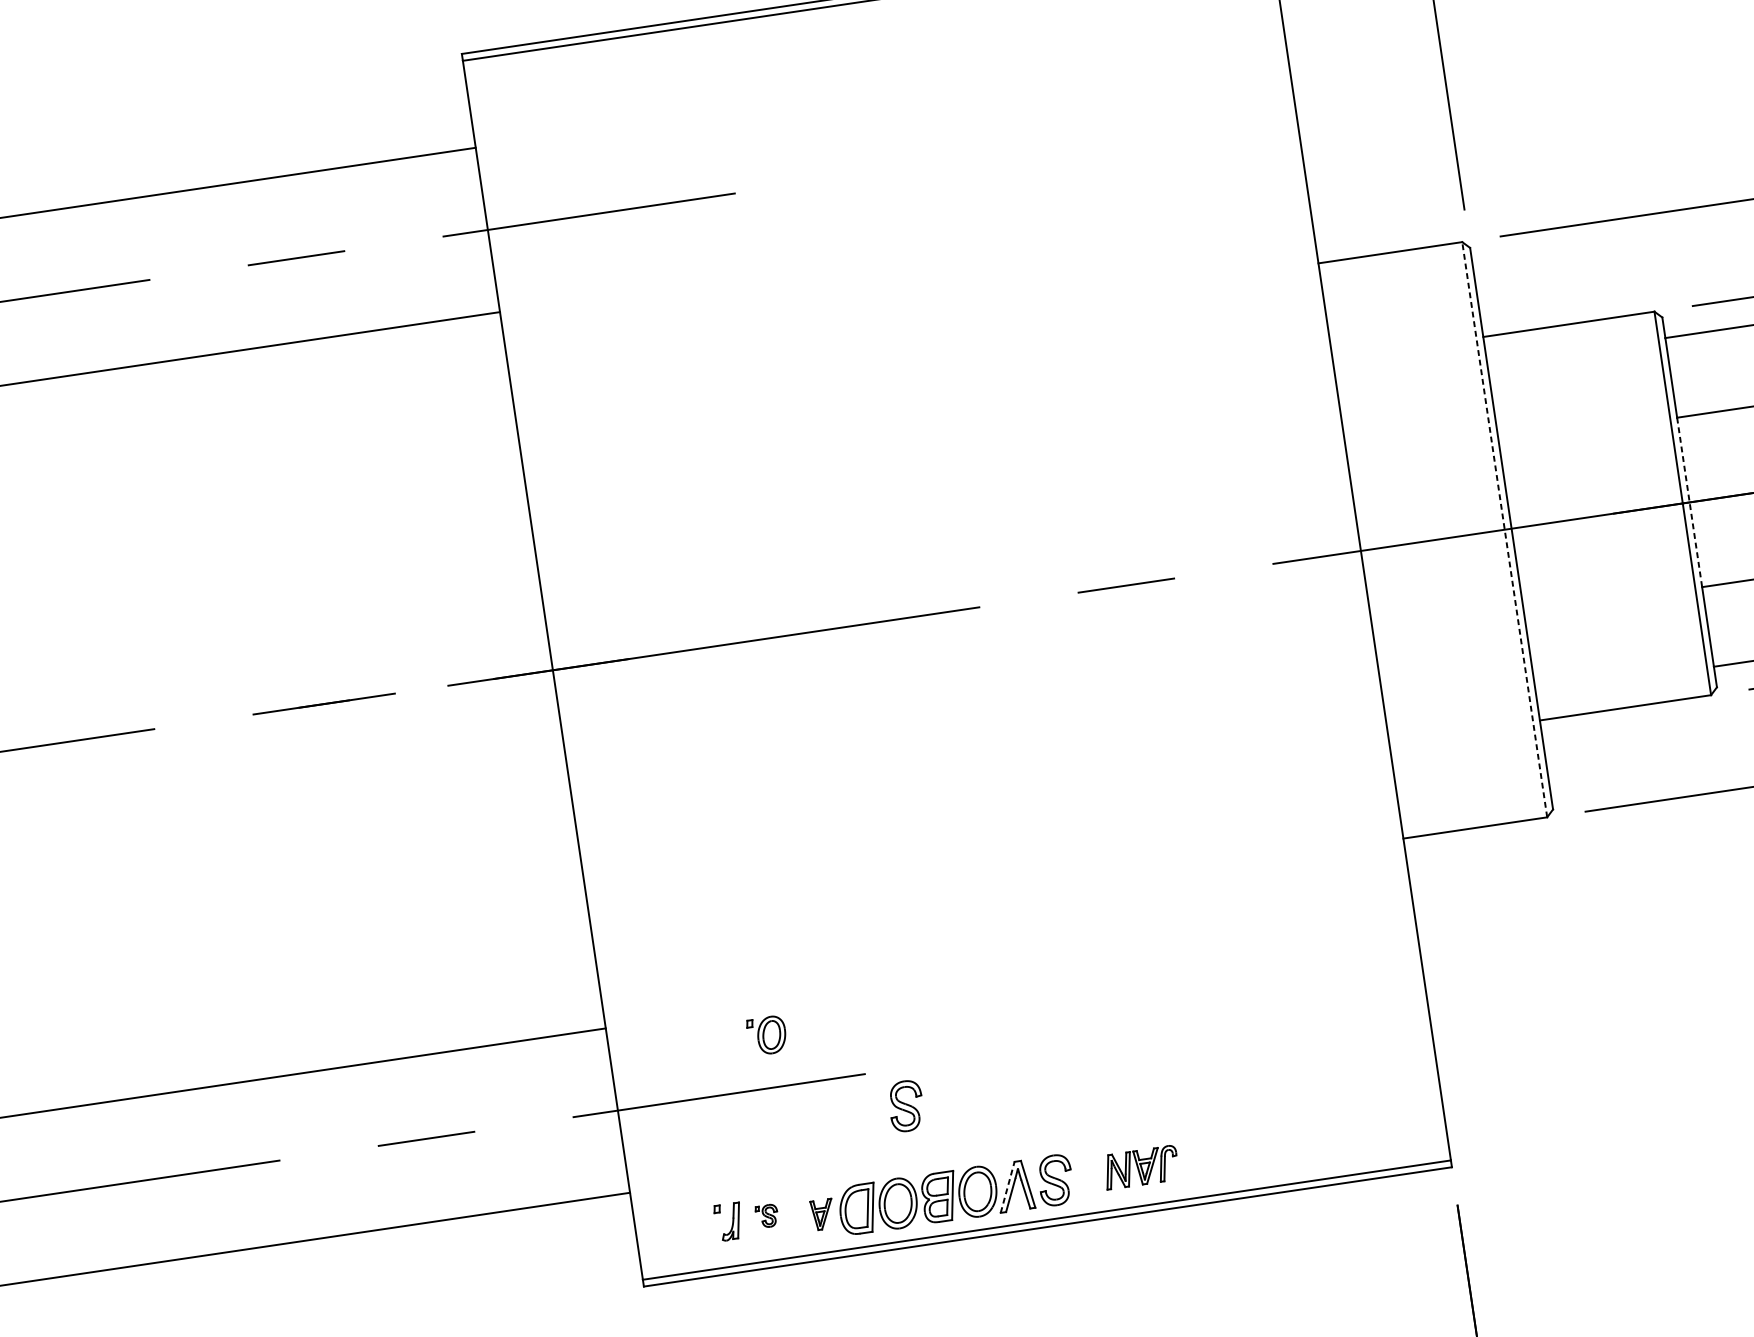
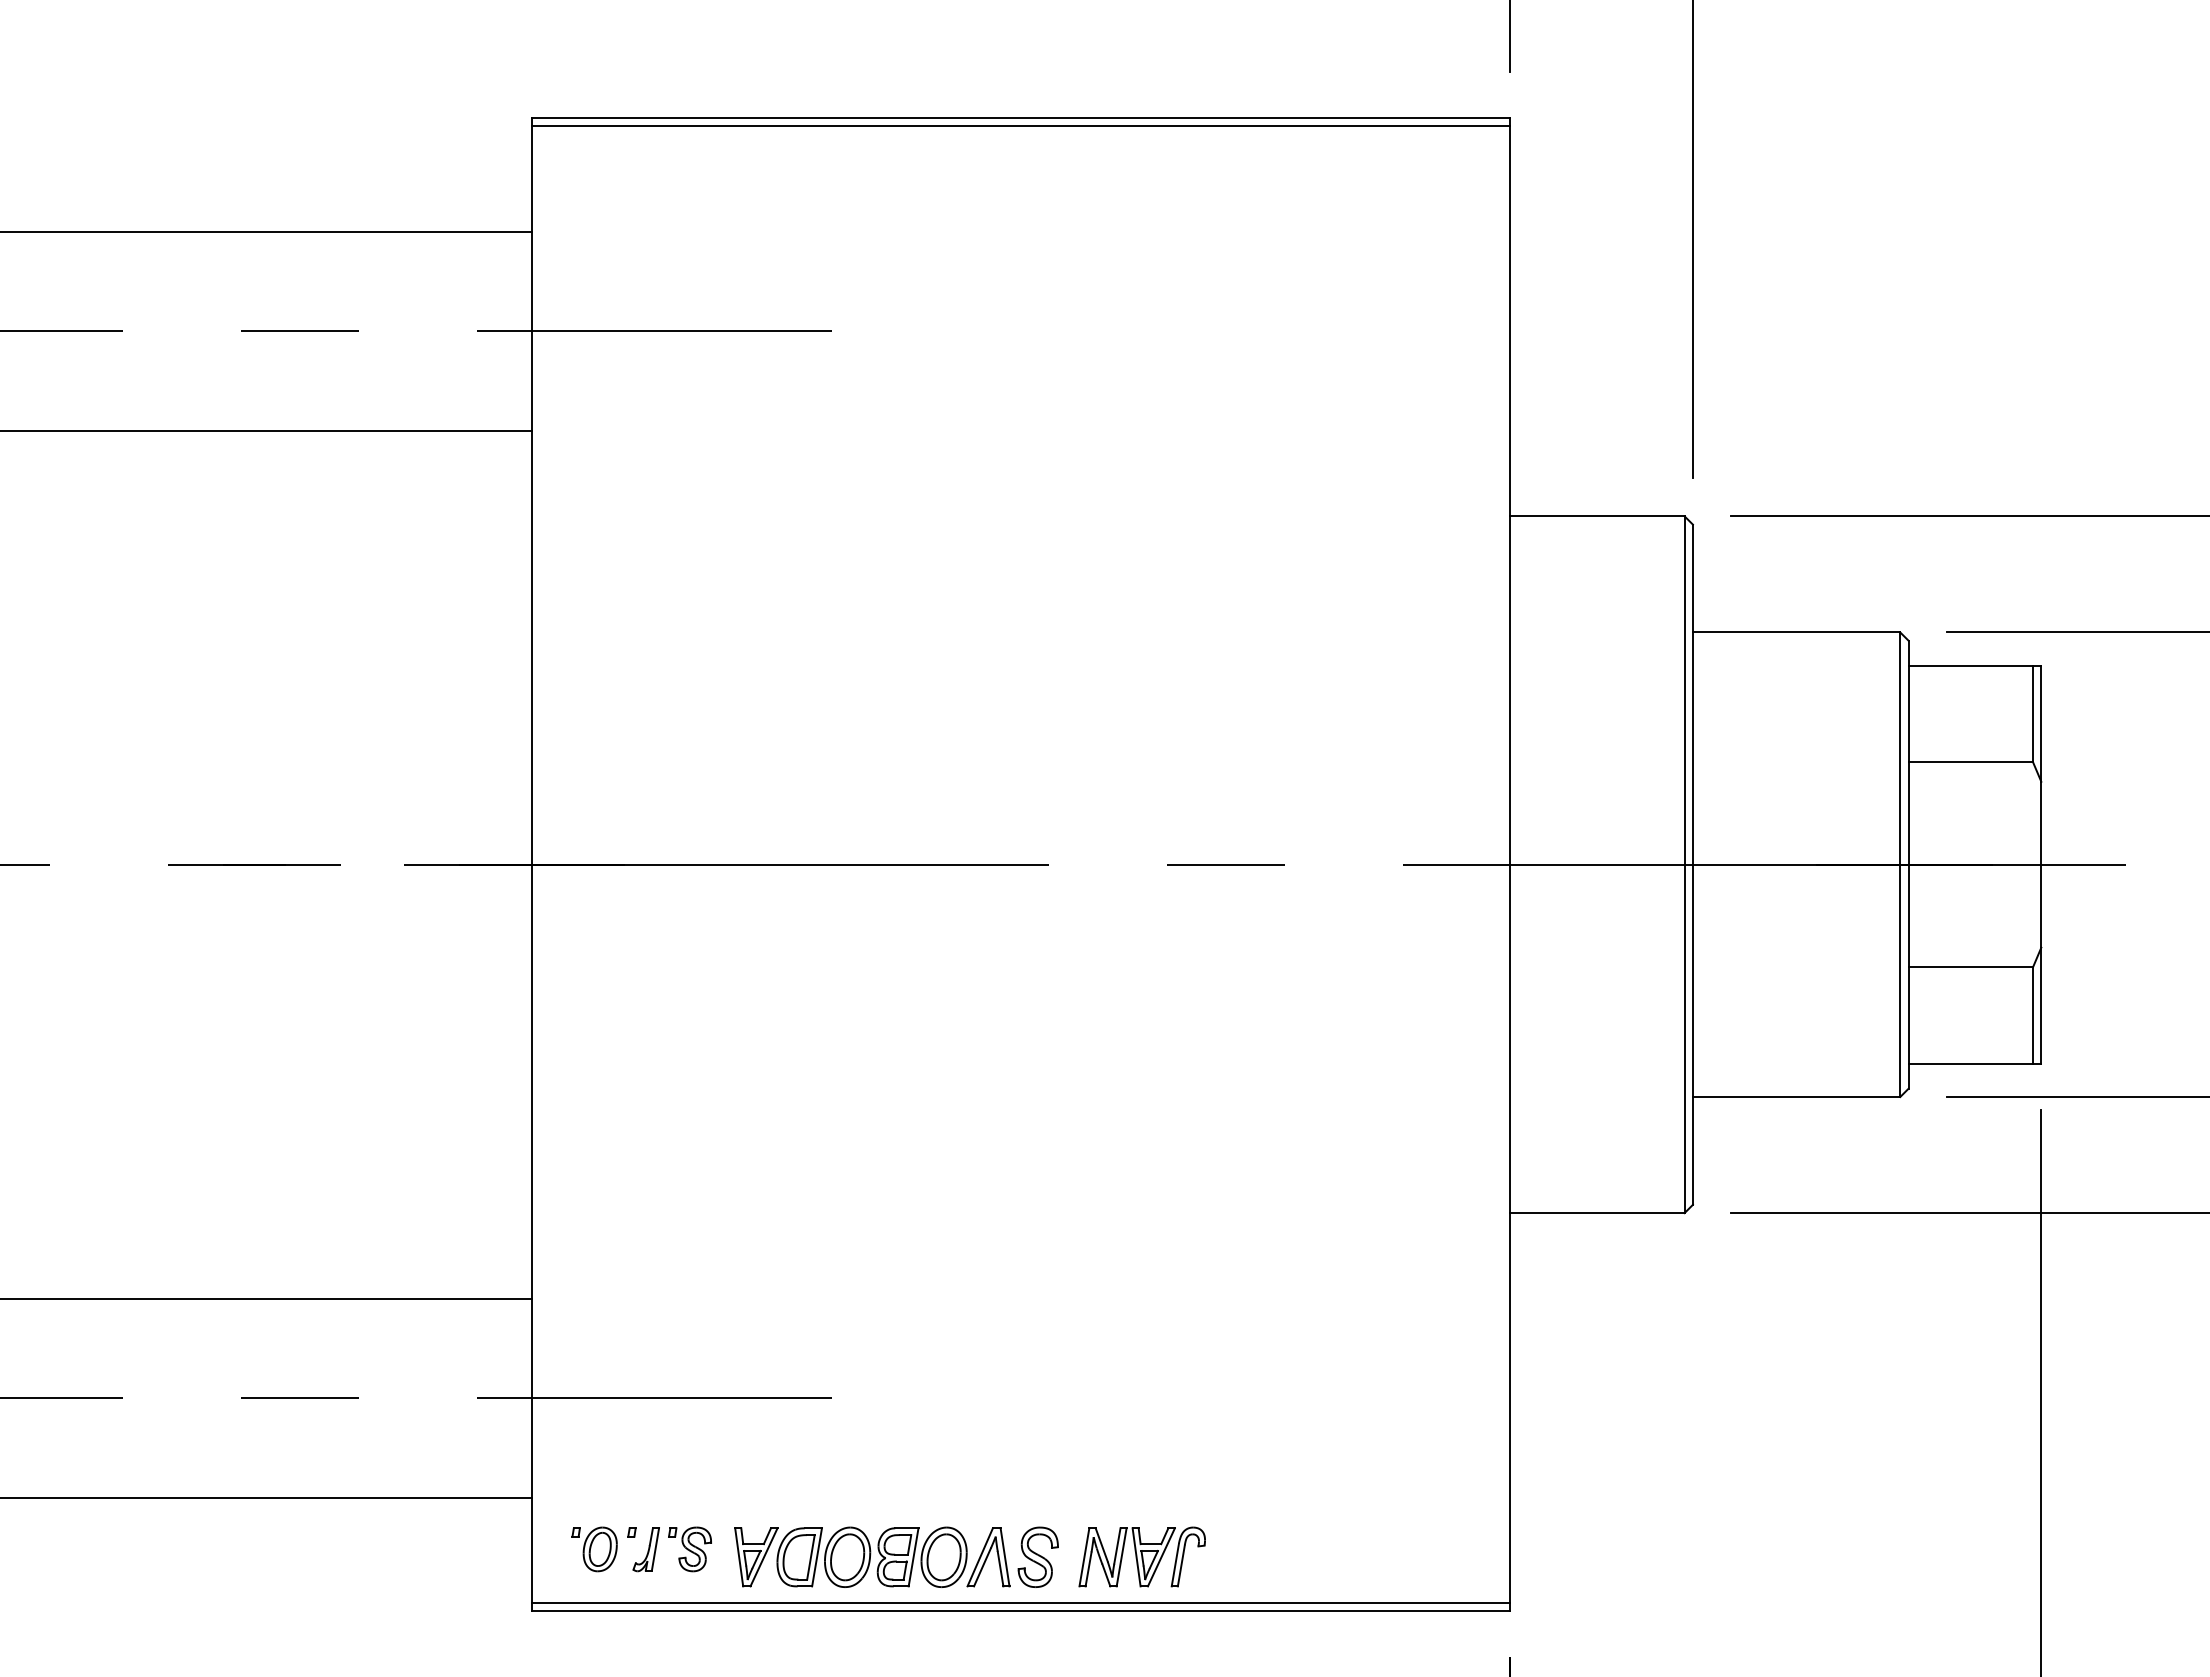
line: (1689, 502) -> (1908, 864), dashed -> solid
line: (1504, 529) -> (1684, 864), dashed -> solid
part: (767, 1035) -> (594, 1549), moved
part: (905, 1105) -> (873, 1442), removed
part: (1140, 1167) -> (1141, 1556), size x1.43
line: (1007, 1187) -> (980, 1557), dashed -> solid
part: (822, 1214) -> (756, 1557), size x1.67
part: (766, 1216) -> (689, 1549), size x1.67

